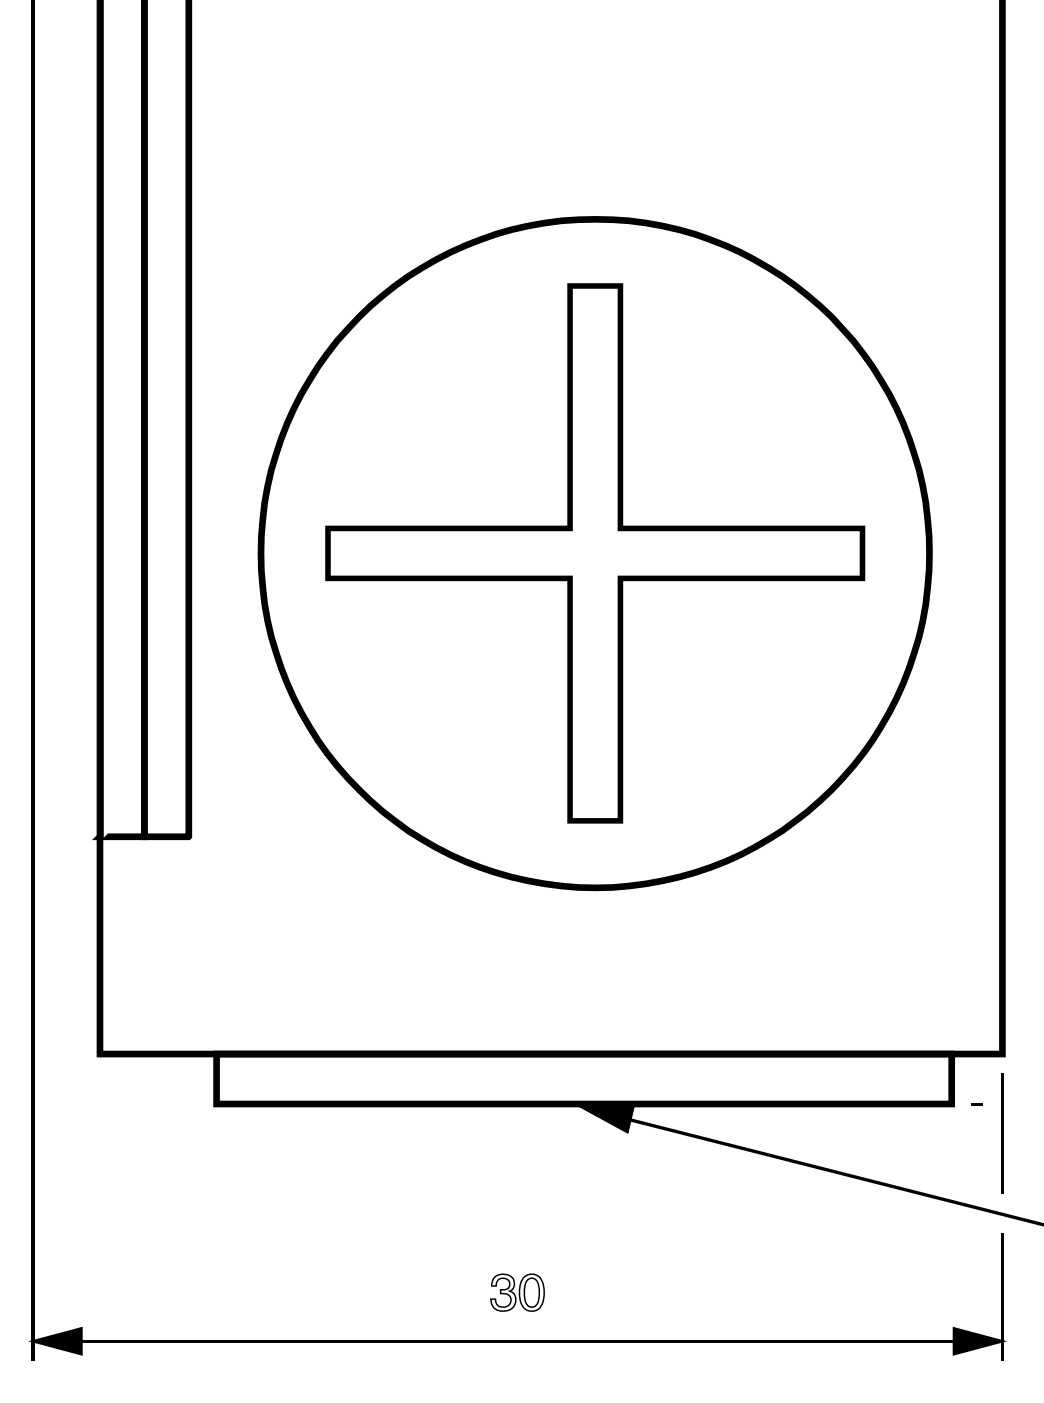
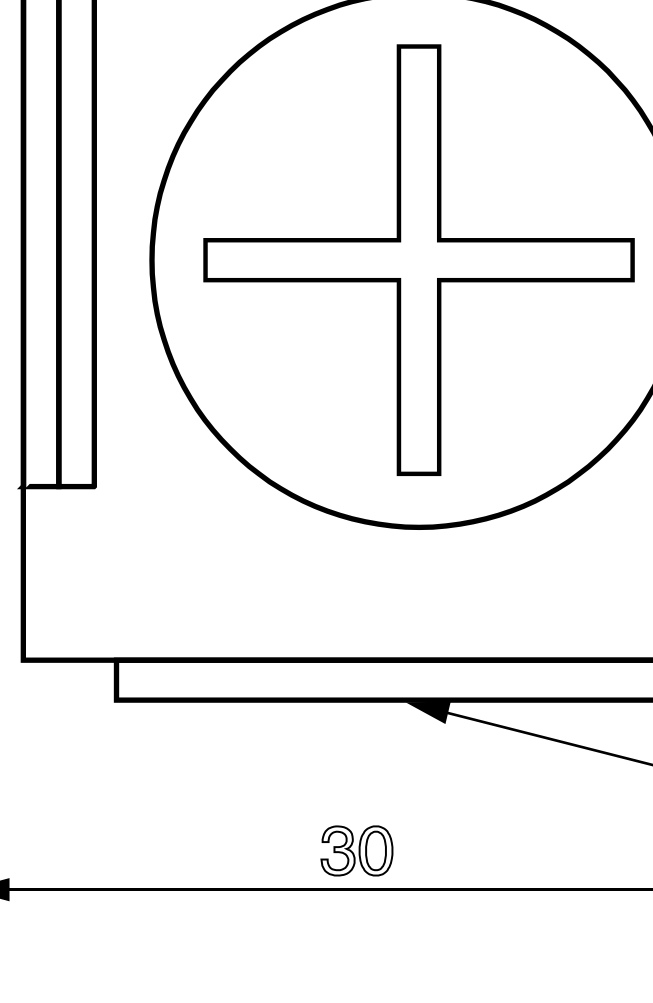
part: (517, 1292) -> (356, 850), size x1.67

